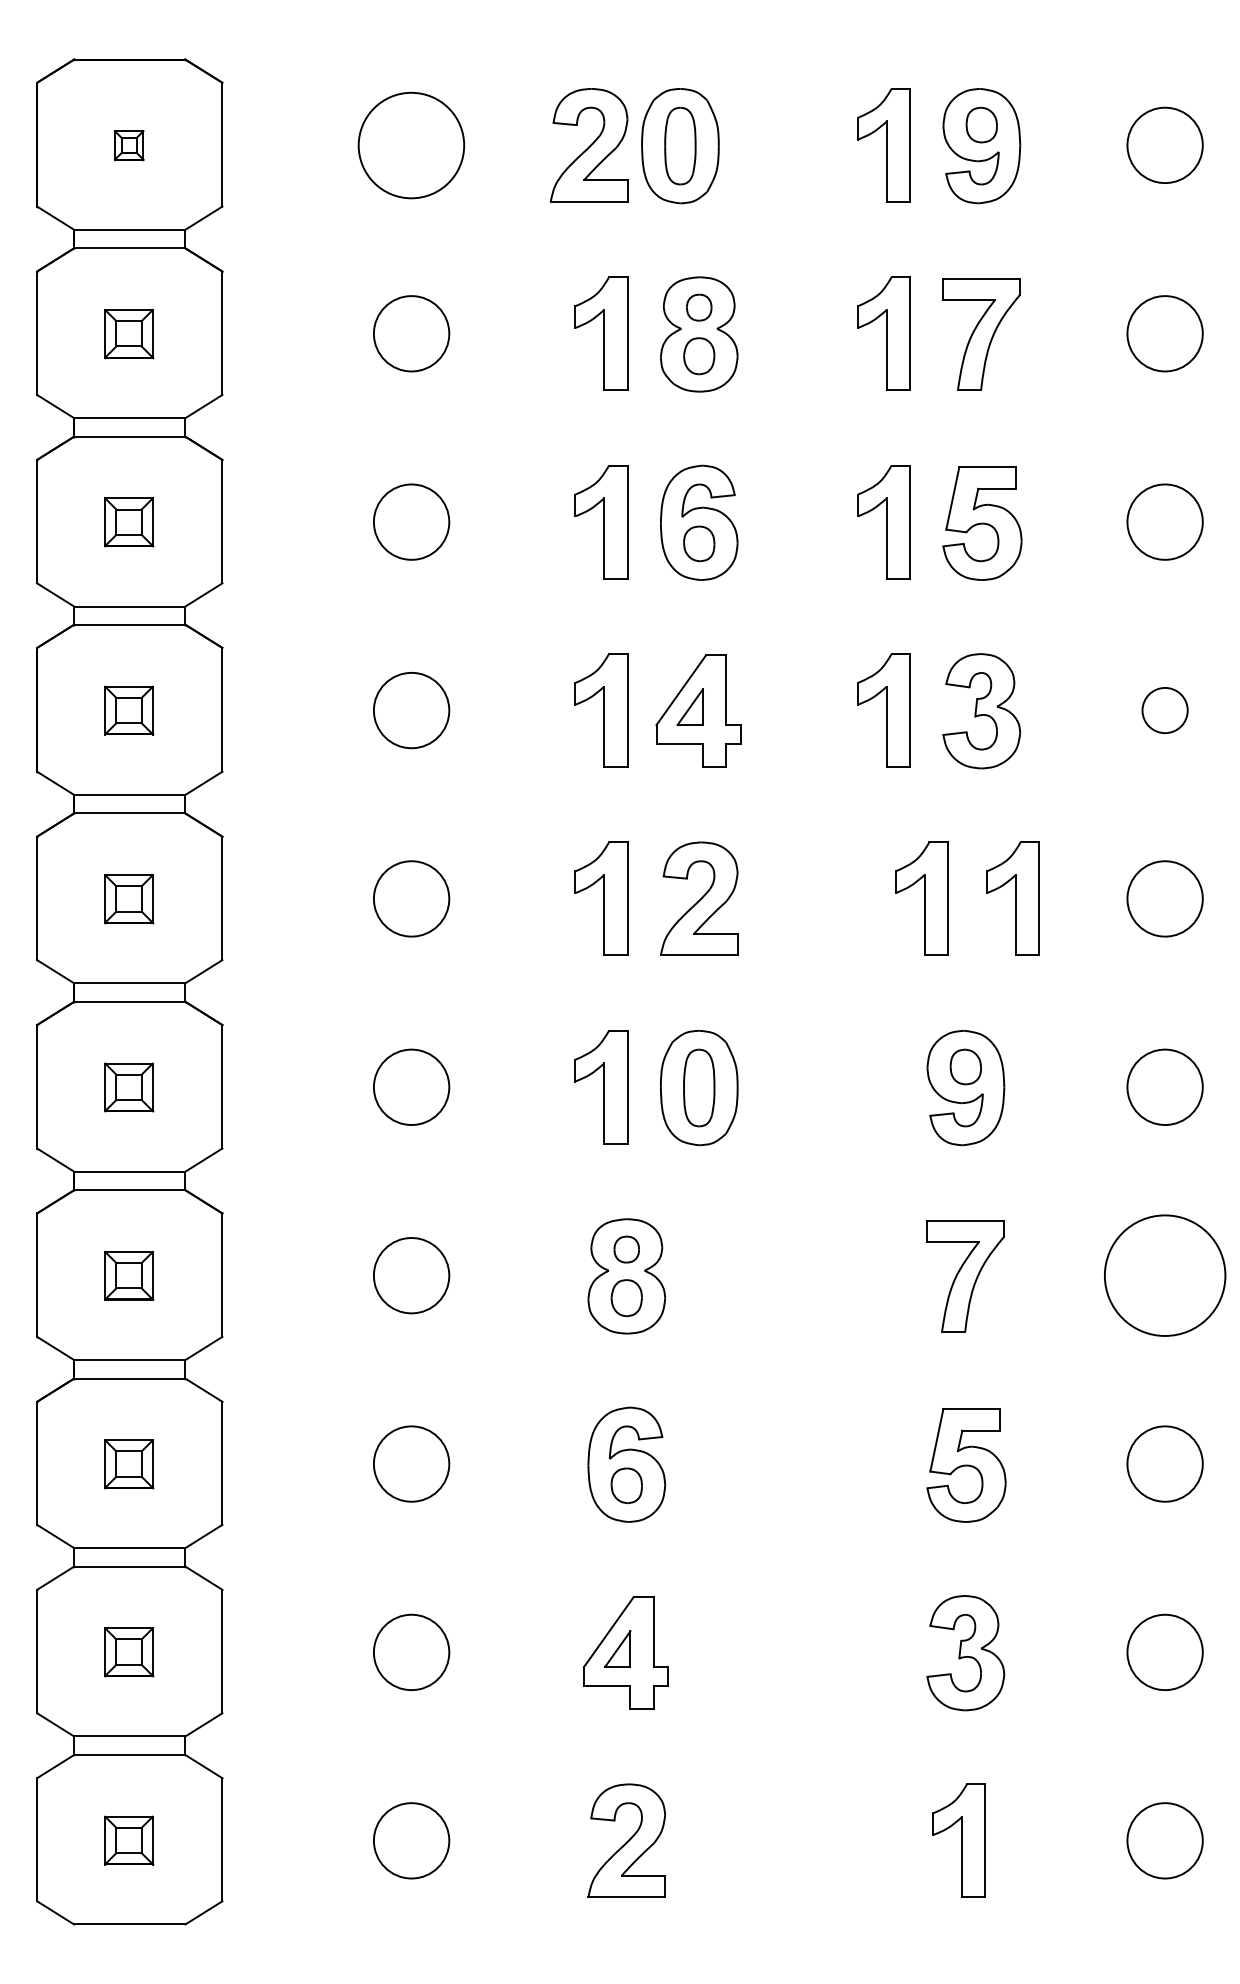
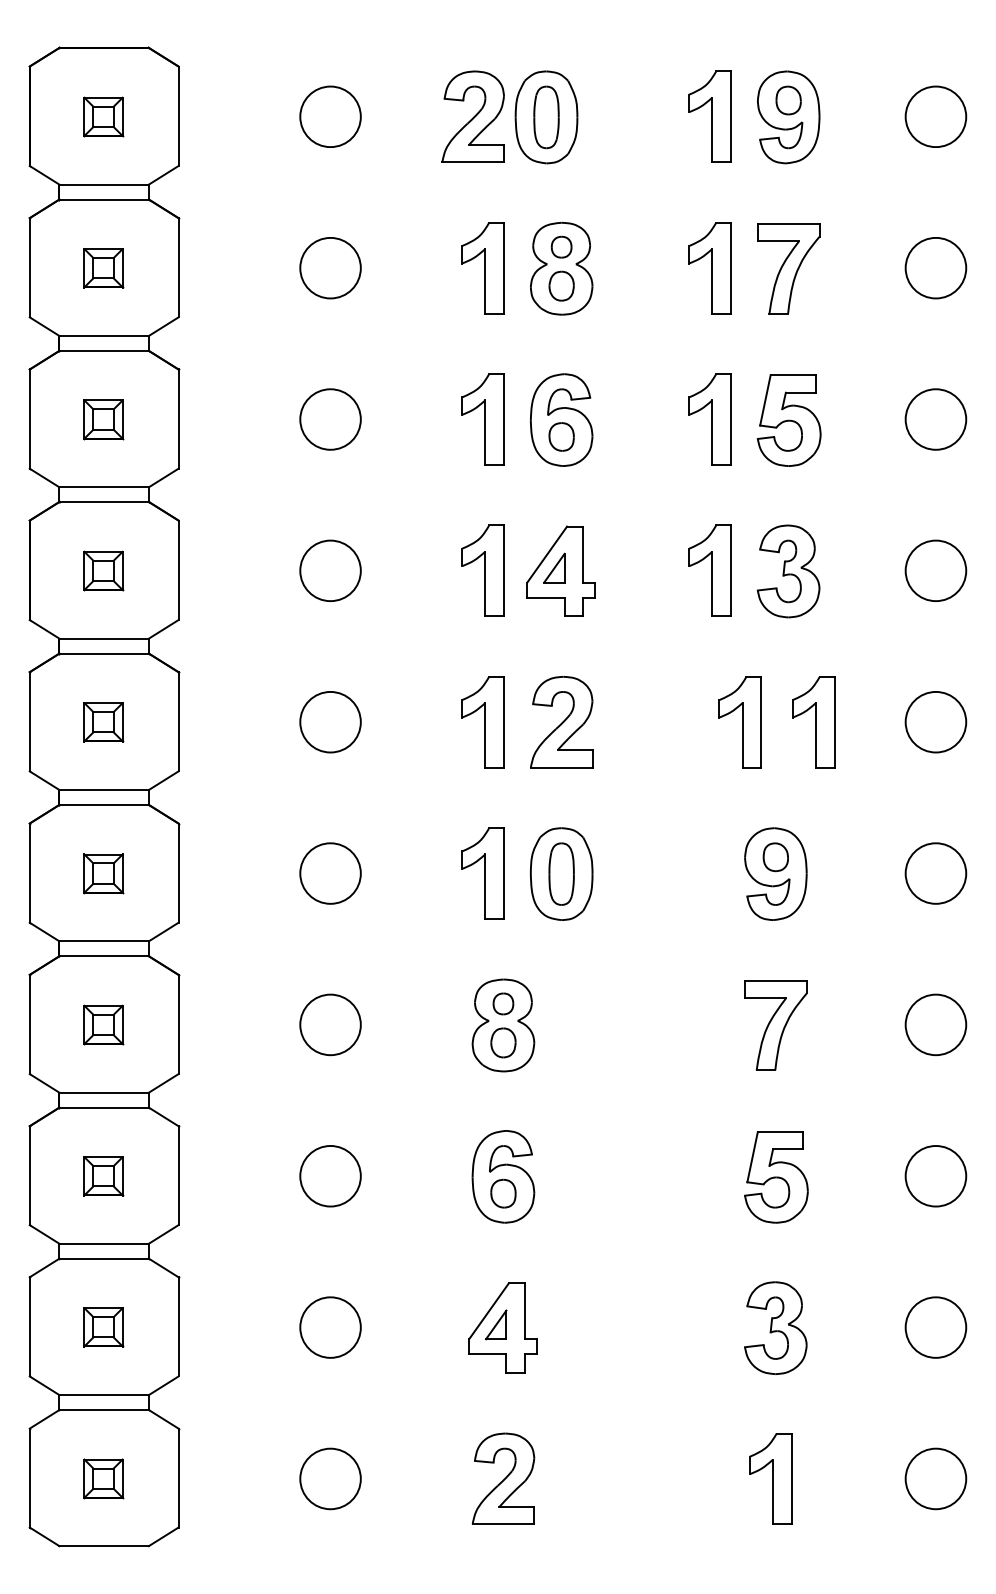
circle: (411, 144) -> (330, 116), size x0.71
part: (129, 145) -> (103, 116), size x1.67
circle: (1164, 710) -> (935, 570), size x1.67
circle: (1164, 1275) -> (935, 1024), size x0.62

